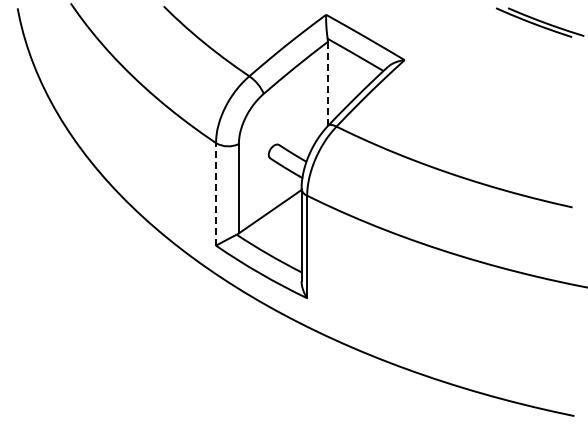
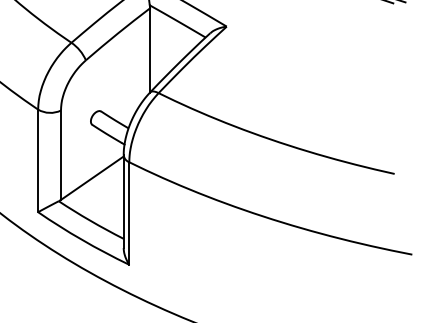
line: (327, 83) -> (149, 50), dashed -> solid
line: (216, 193) -> (38, 160), dashed -> solid

